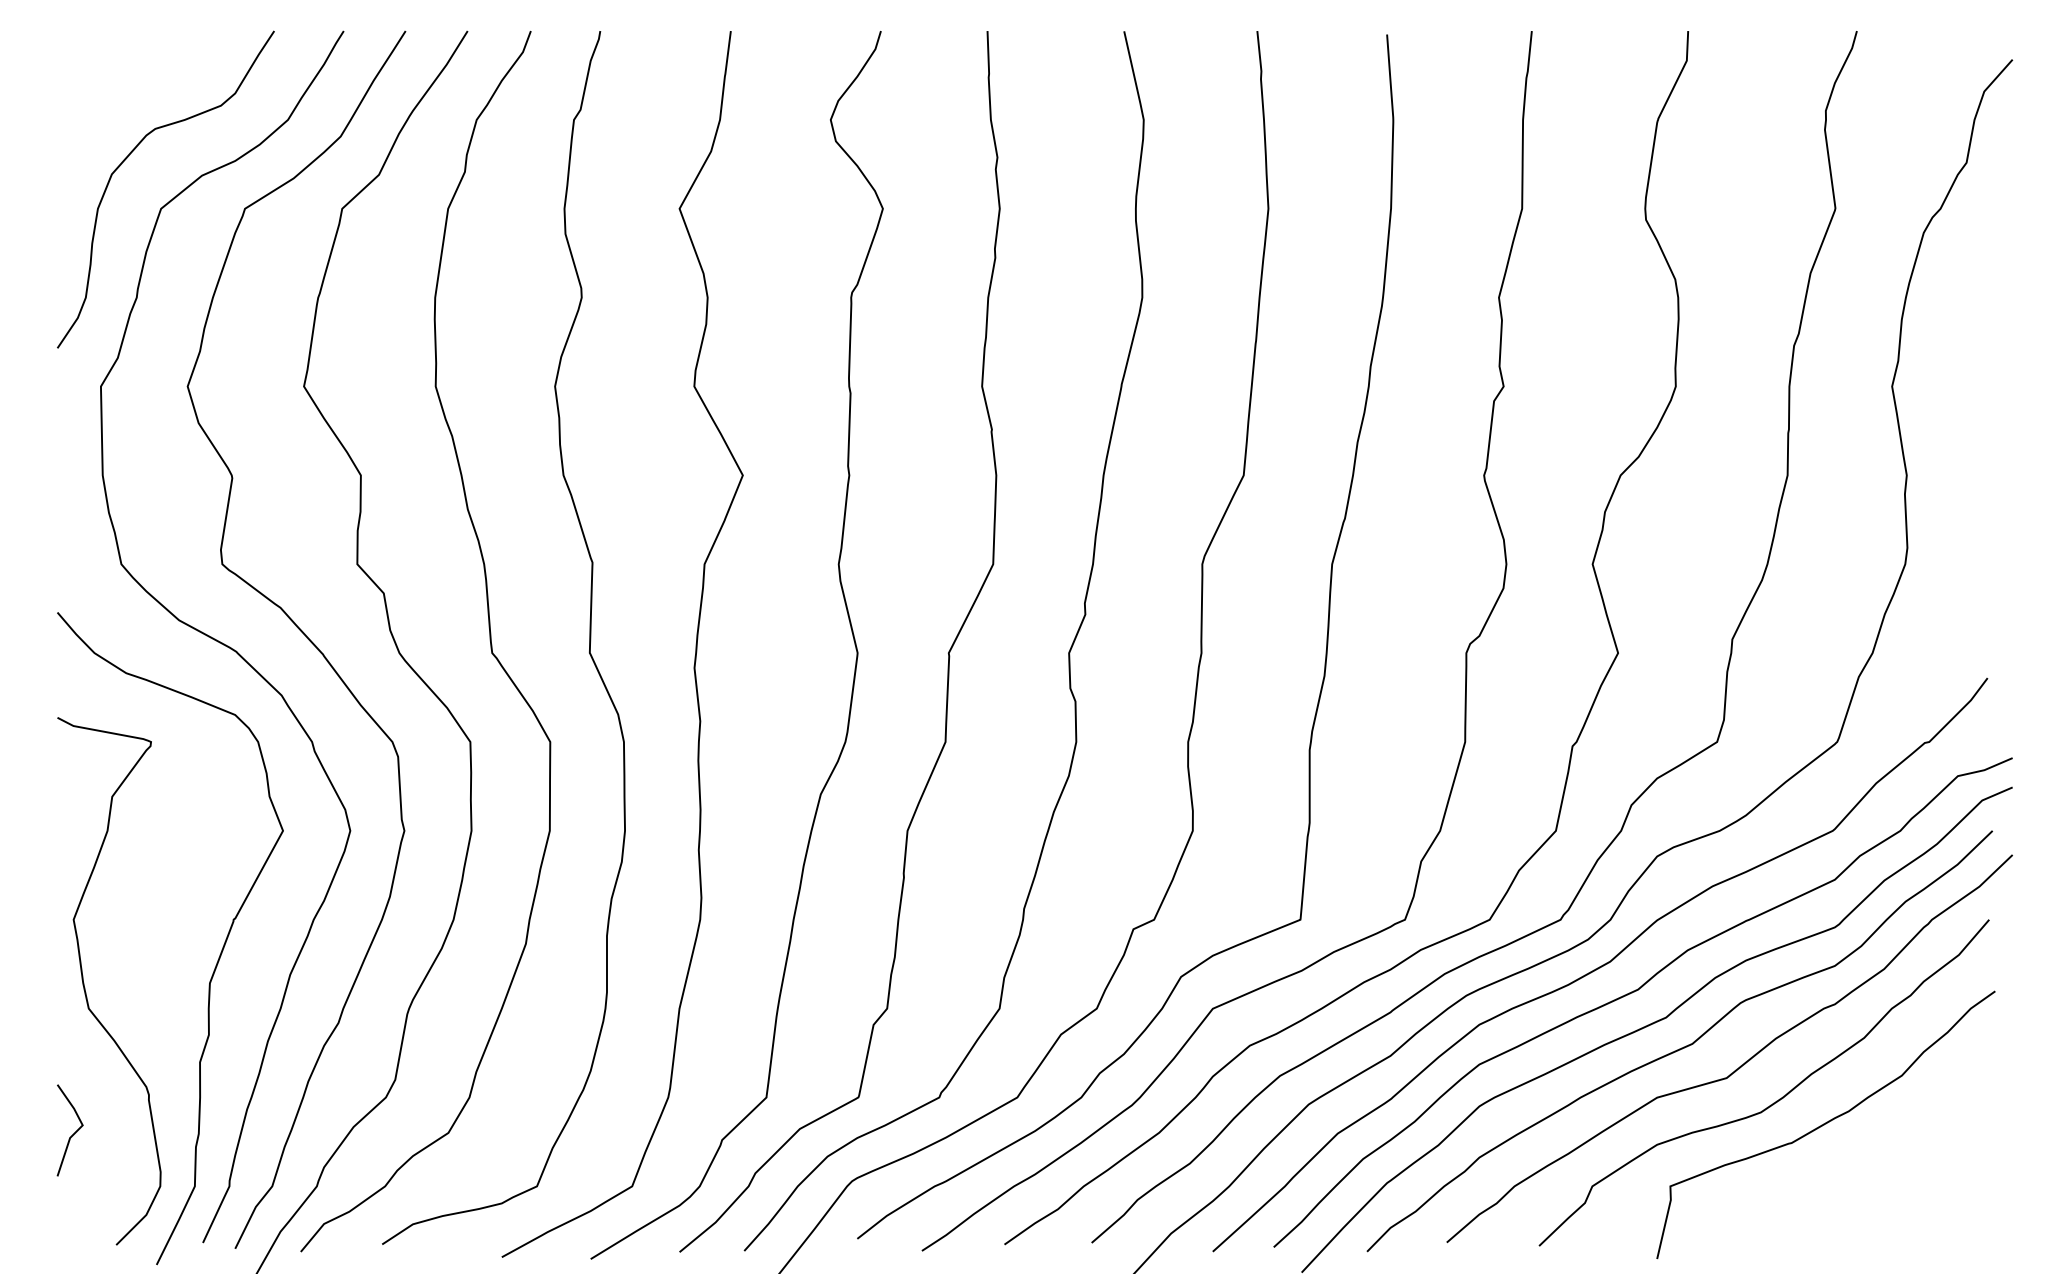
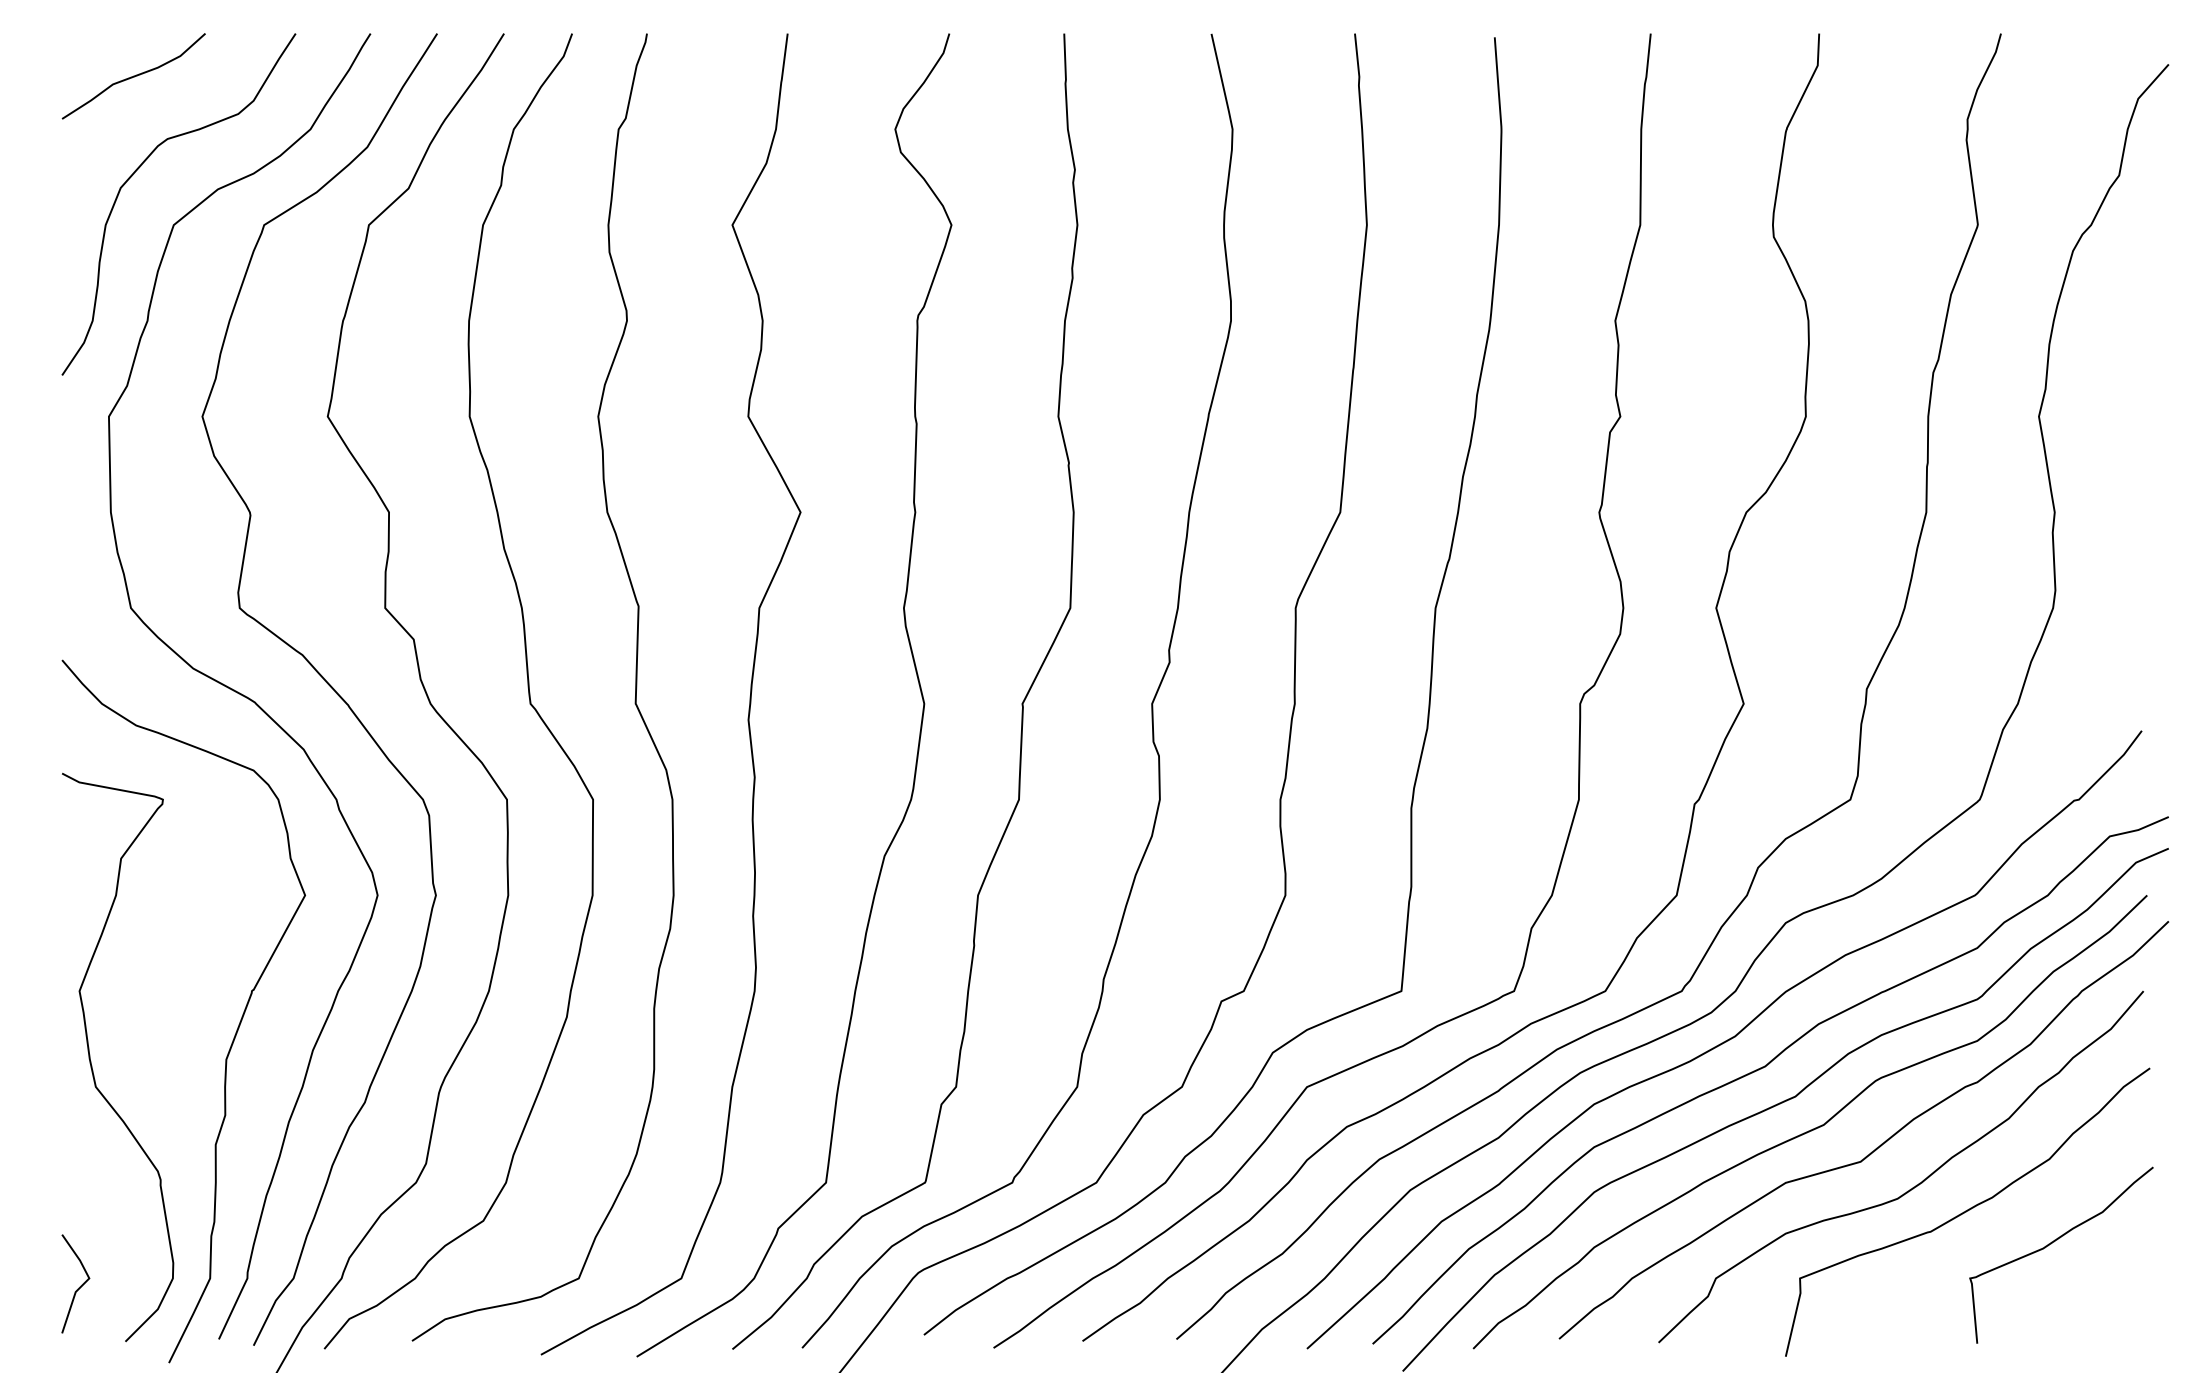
curve: (123, 70) -> (133, 76), added
line: (73, 1133) -> (79, 1287), moved
curve: (1904, 1154) -> (2052, 1244), added

